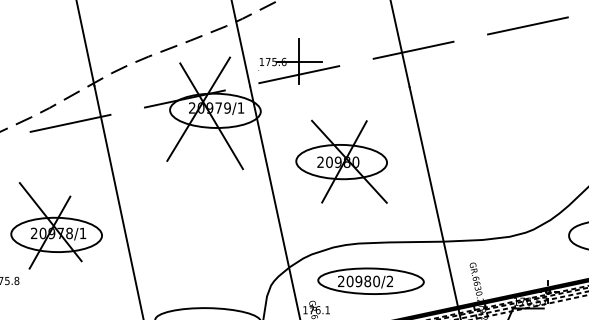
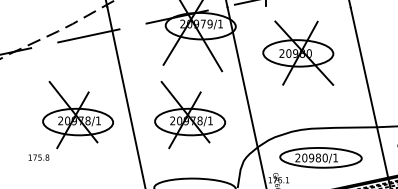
part: (341, 161) -> (298, 52), moved
part: (201, 225) -> (190, 114), added
text: (389, 280) -> (335, 157), 20980/2 -> 20980/1

